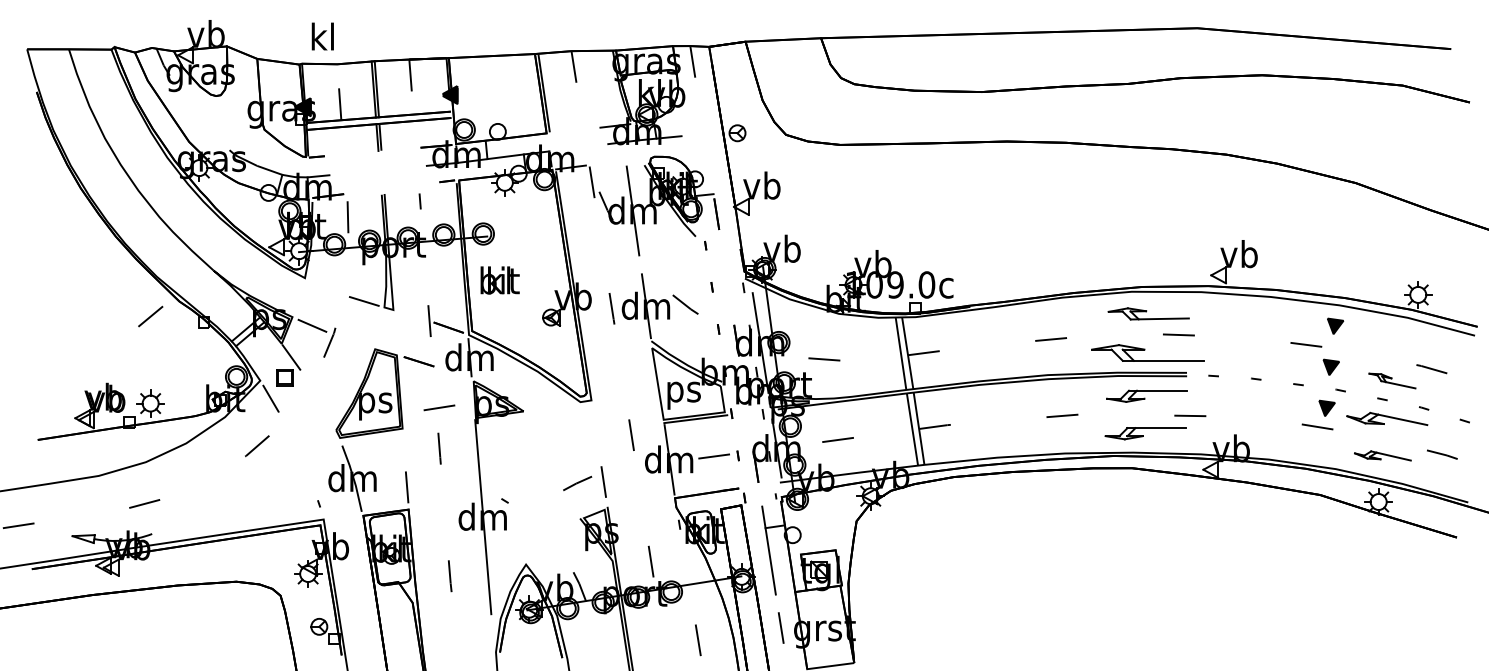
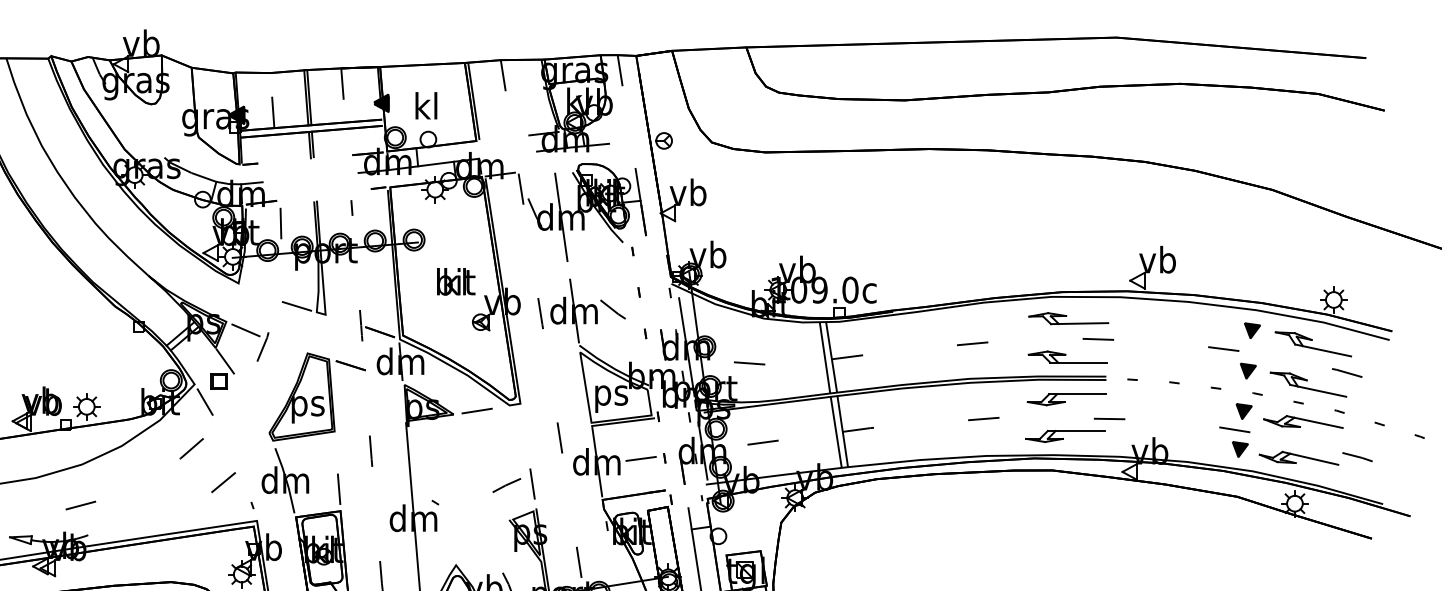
text: (322, 36) -> (426, 105), moved
line: (711, 179) -> (638, 186), added
text: (499, 280) -> (455, 281), moved
line: (150, 316) -> (223, 482), moved
part: (1397, 339) -> (1313, 343), added
part: (1147, 352) -> (1067, 356), size x0.71
part: (1392, 380) -> (1308, 384), size x1.67
line: (439, 407) -> (477, 410), moved
part: (1322, 446) -> (1239, 449), added
part: (1382, 455) -> (1298, 457), size x1.43

